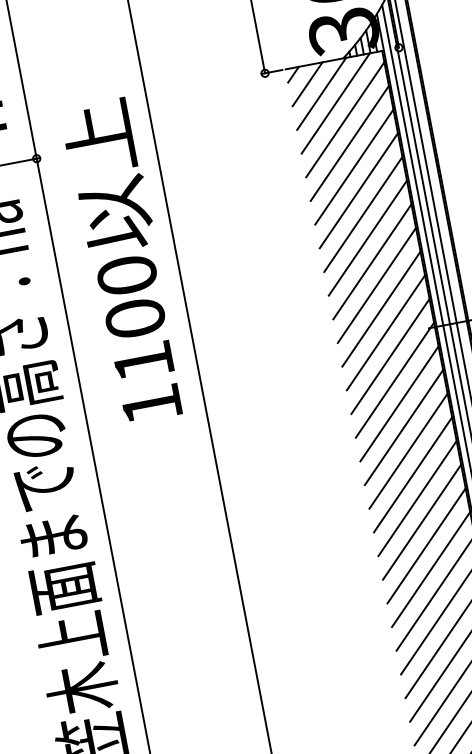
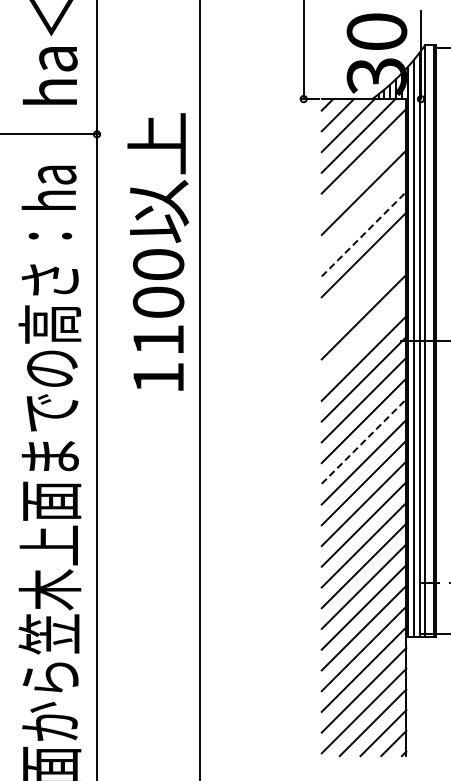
line: (349, 143) -> (363, 171), removed
line: (358, 190) -> (363, 213), removed
line: (363, 214) -> (364, 234), solid -> dashed
text: (123, 260) -> (157, 251), moved
line: (371, 261) -> (363, 275), removed
line: (376, 285) -> (363, 296), removed
line: (385, 332) -> (363, 337), removed
line: (409, 451) -> (364, 441), solid -> dashed

